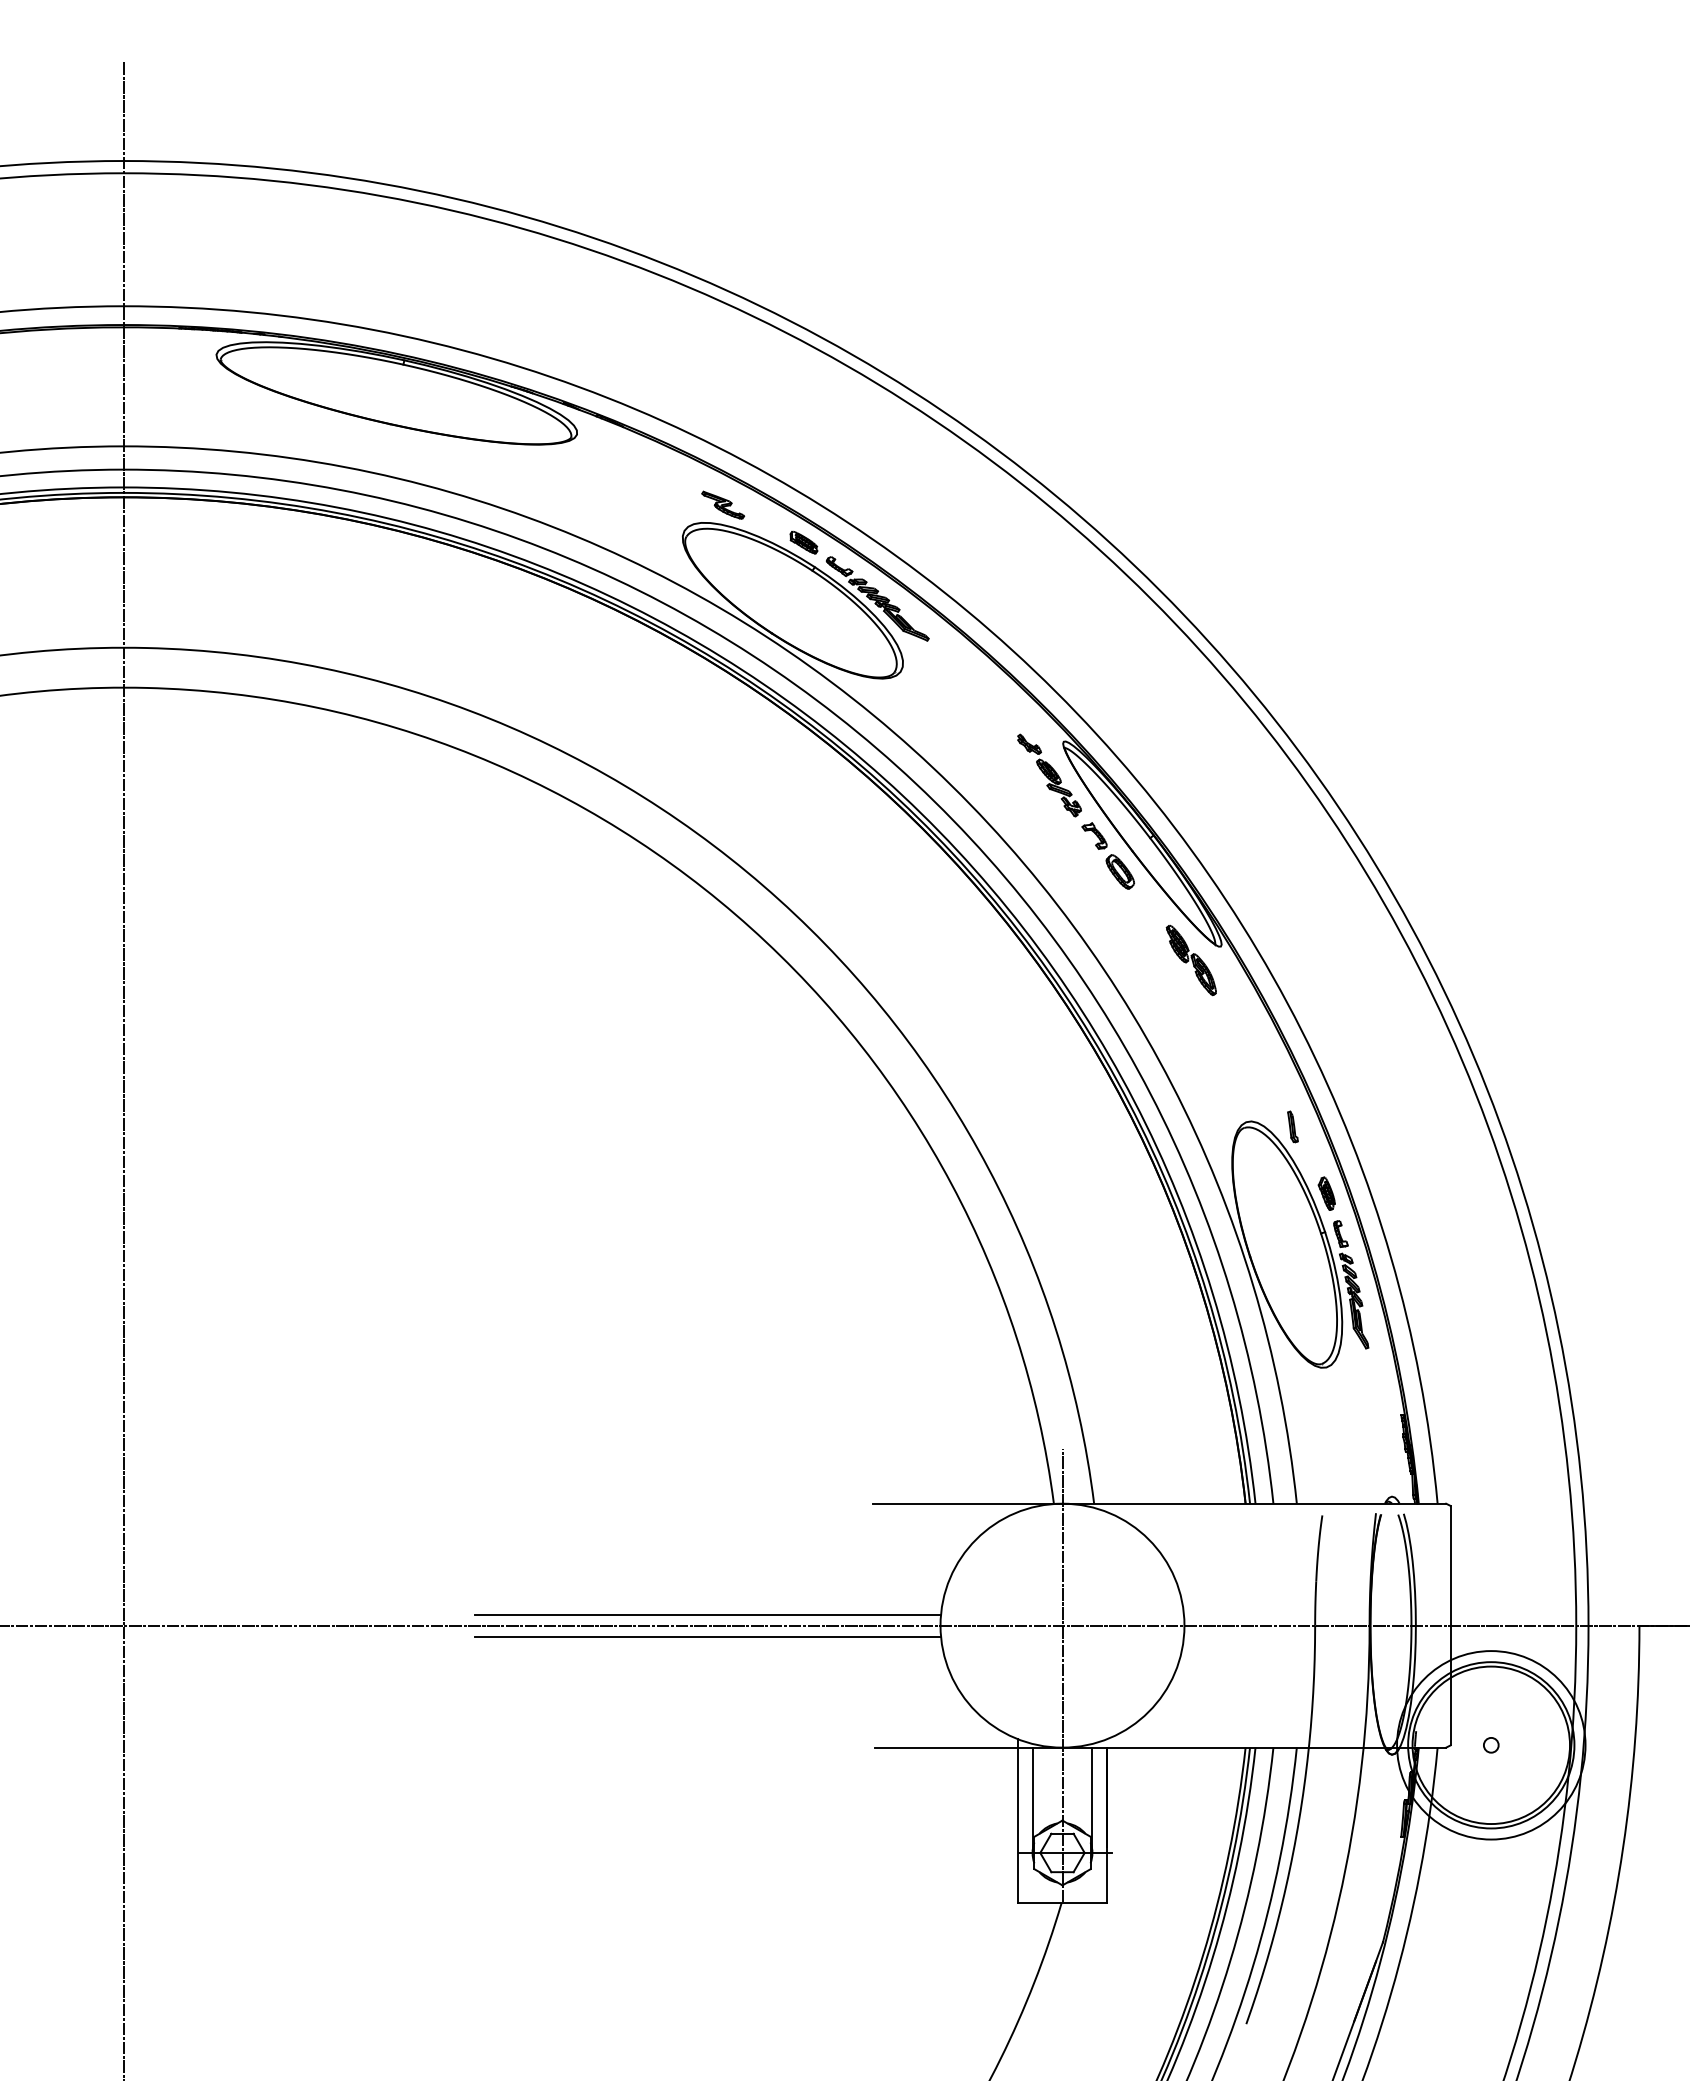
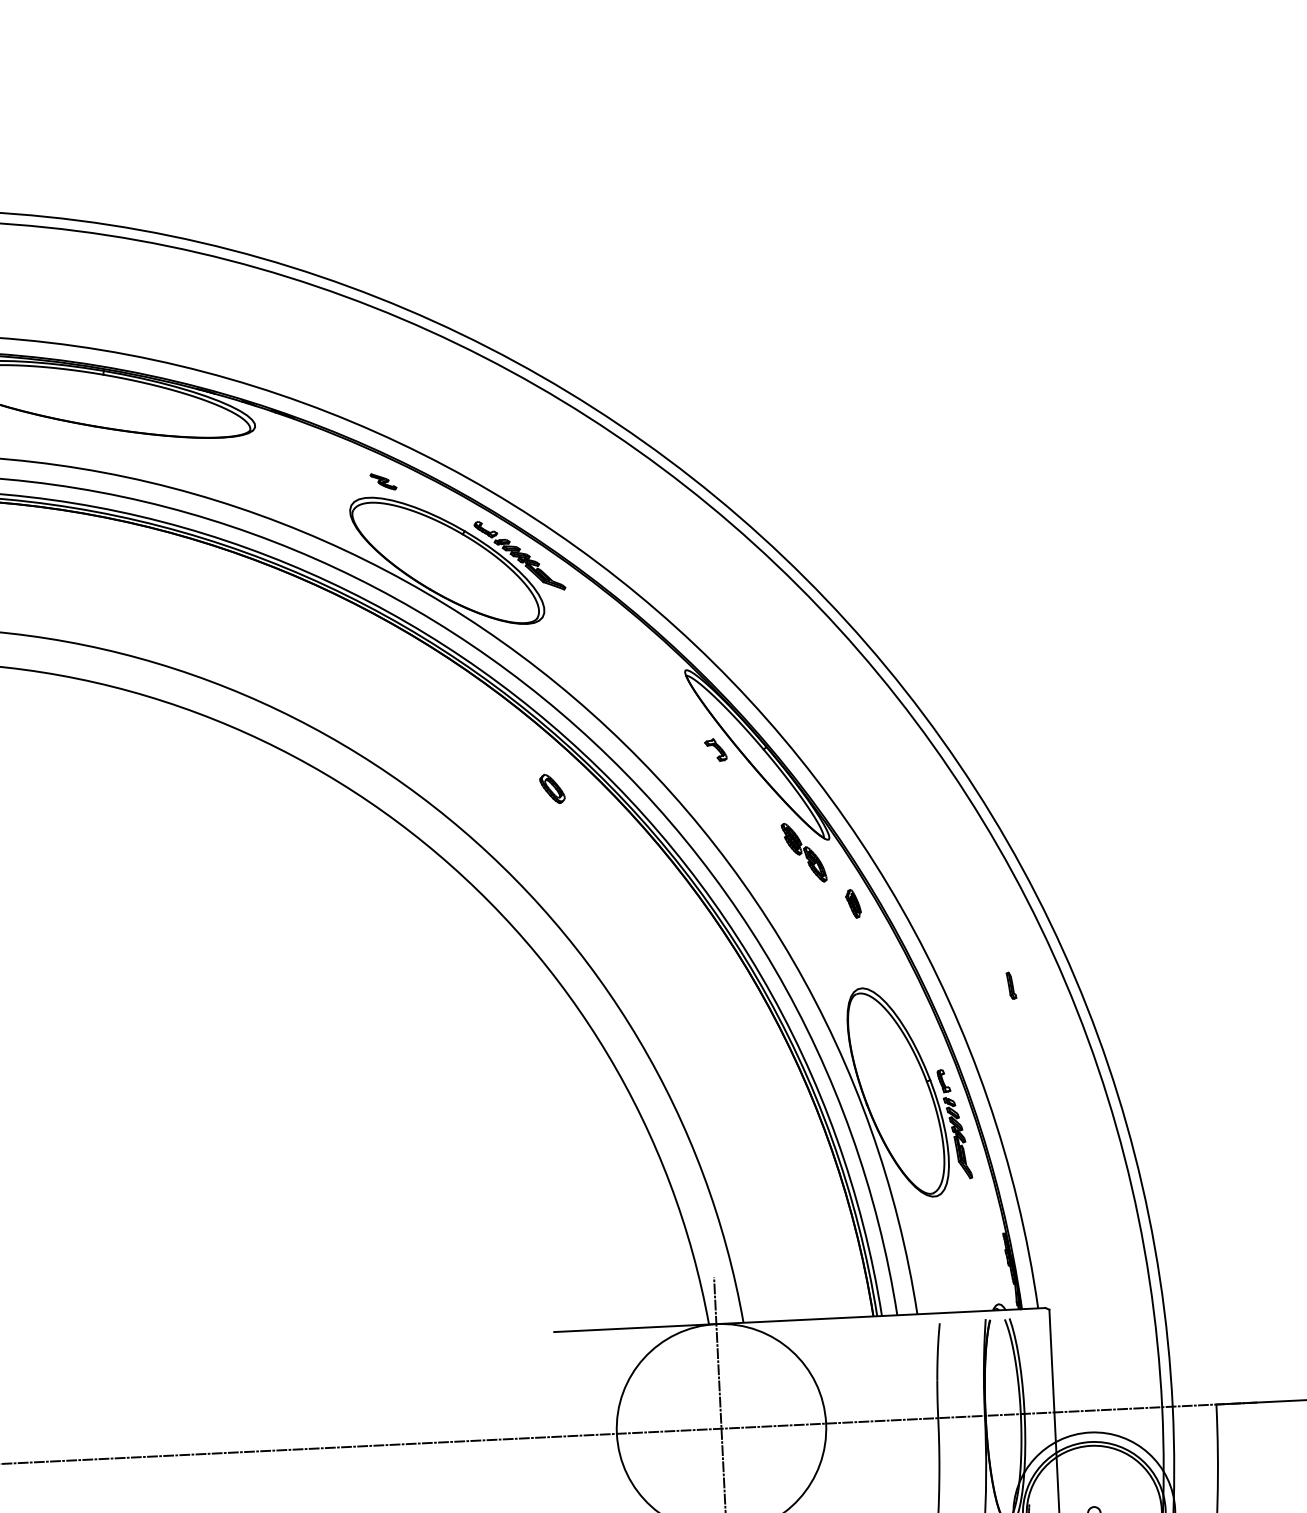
part: (723, 504) -> (383, 481), size x0.7
part: (803, 542) -> (453, 510), removed
part: (1049, 775) -> (674, 700), removed
part: (1119, 871) -> (551, 788), moved
part: (1292, 1126) -> (1011, 985), moved
part: (1326, 1193) -> (853, 903), moved
line: (707, 1614) -> (416, 1434), removed
line: (707, 1636) -> (417, 1452), removed

